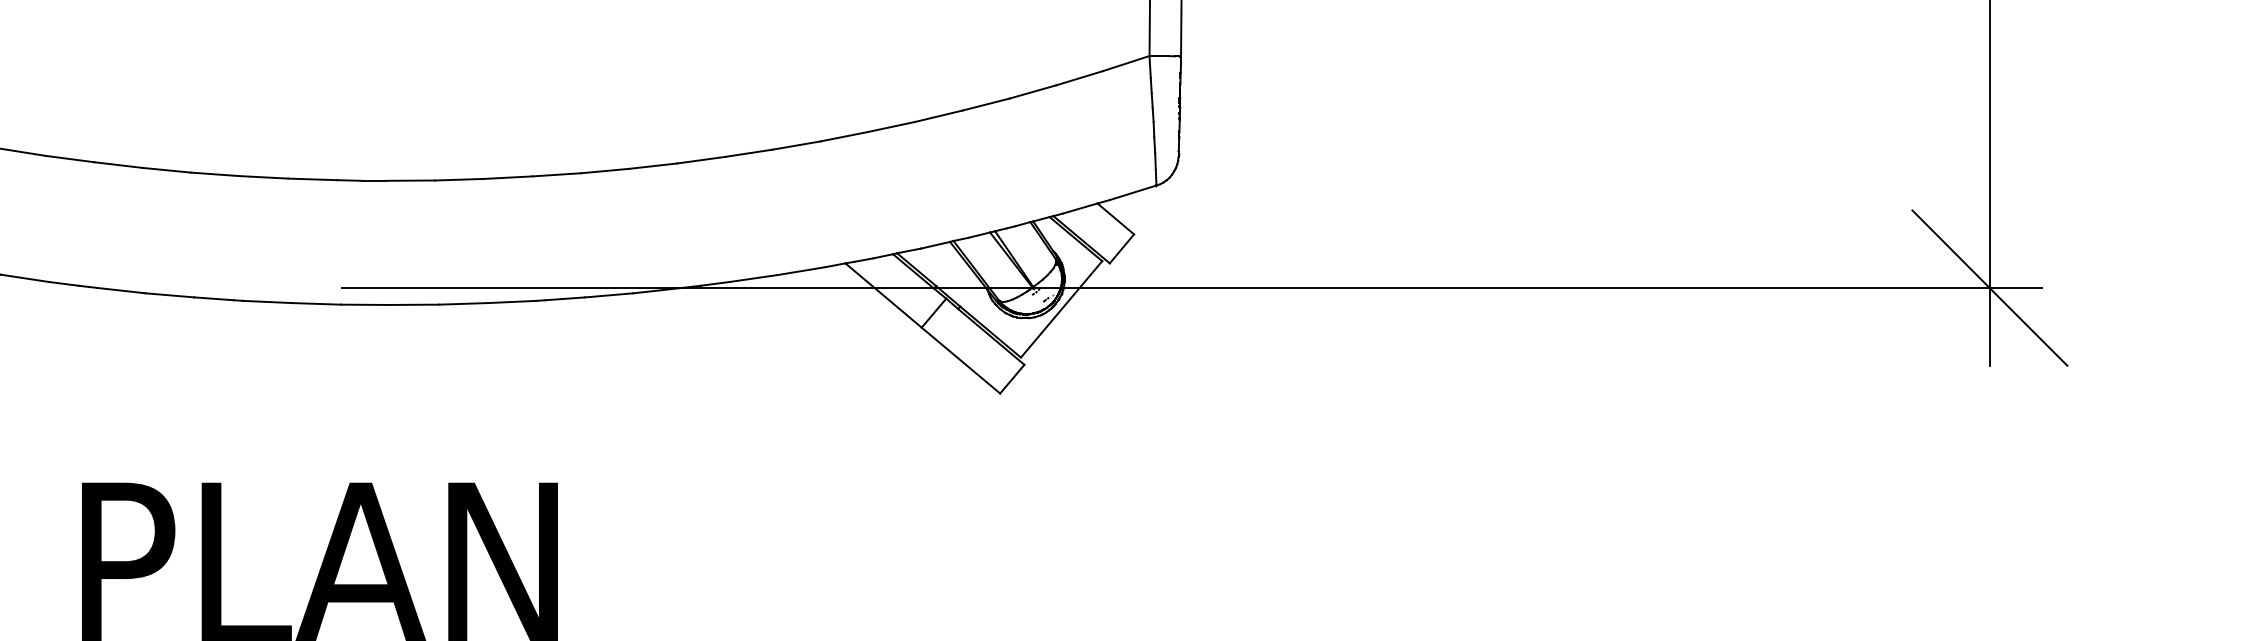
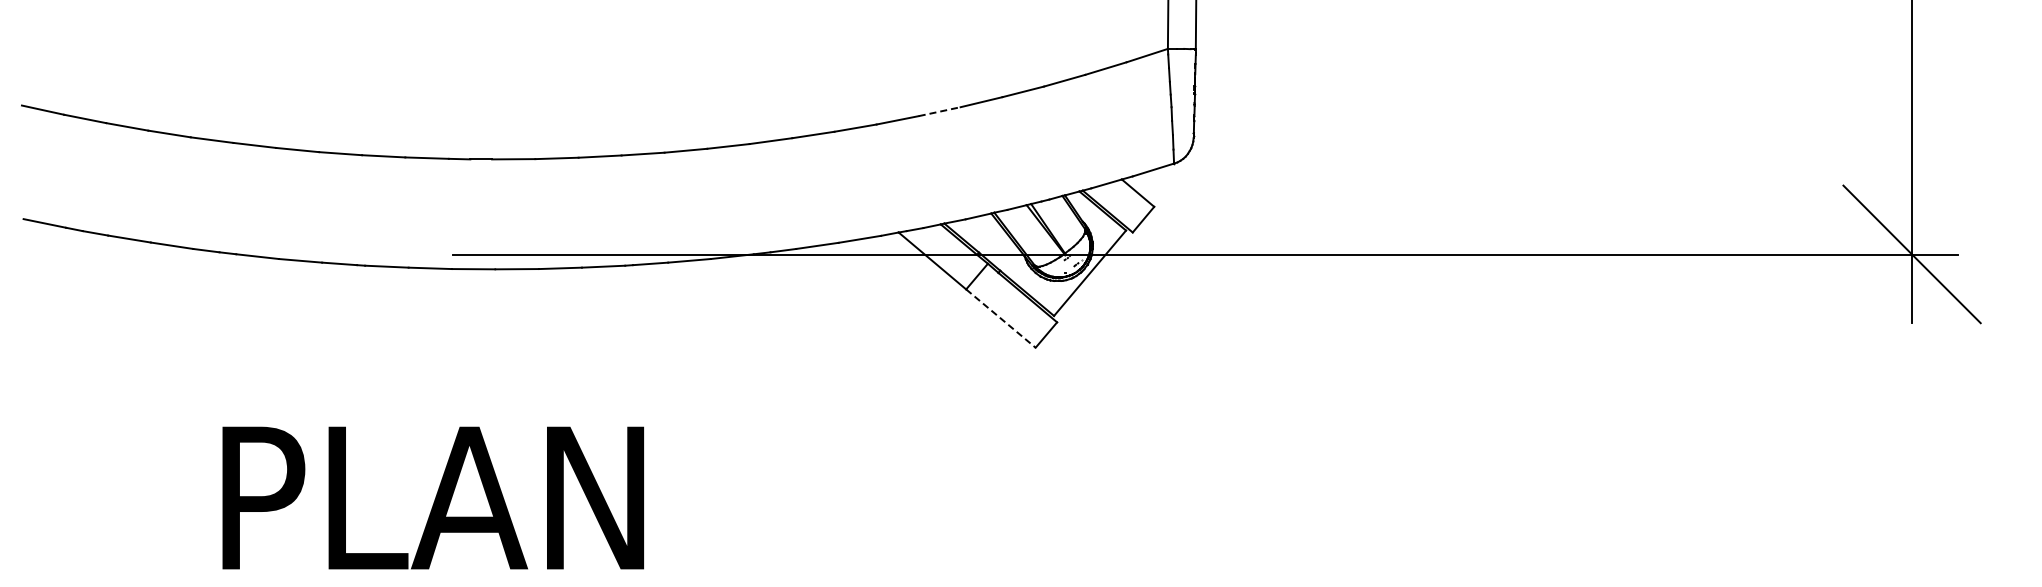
line: (892, 126) -> (940, 111), solid -> dashed
line: (961, 360) -> (1001, 318), solid -> dashed

